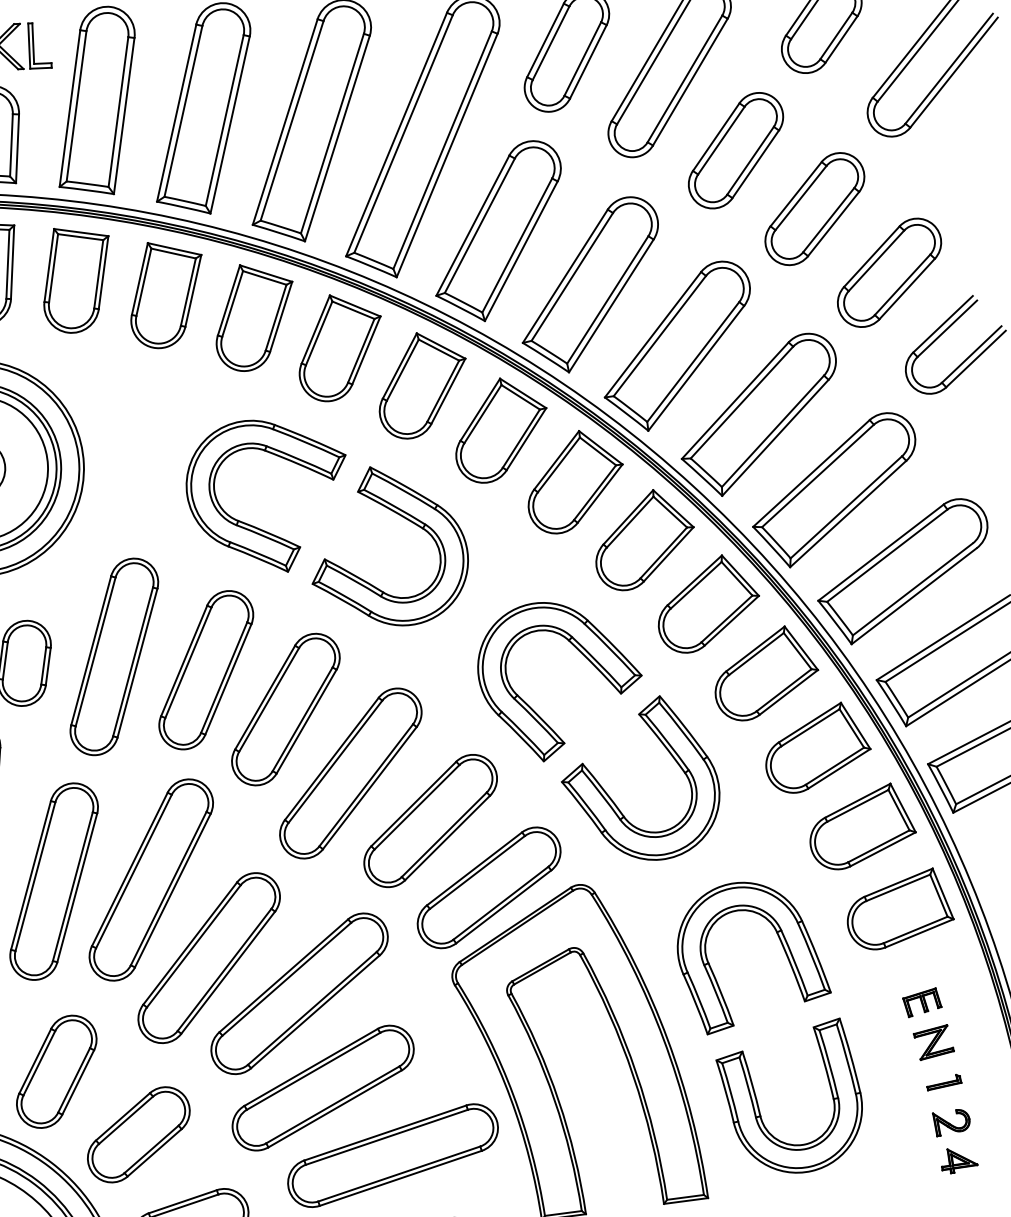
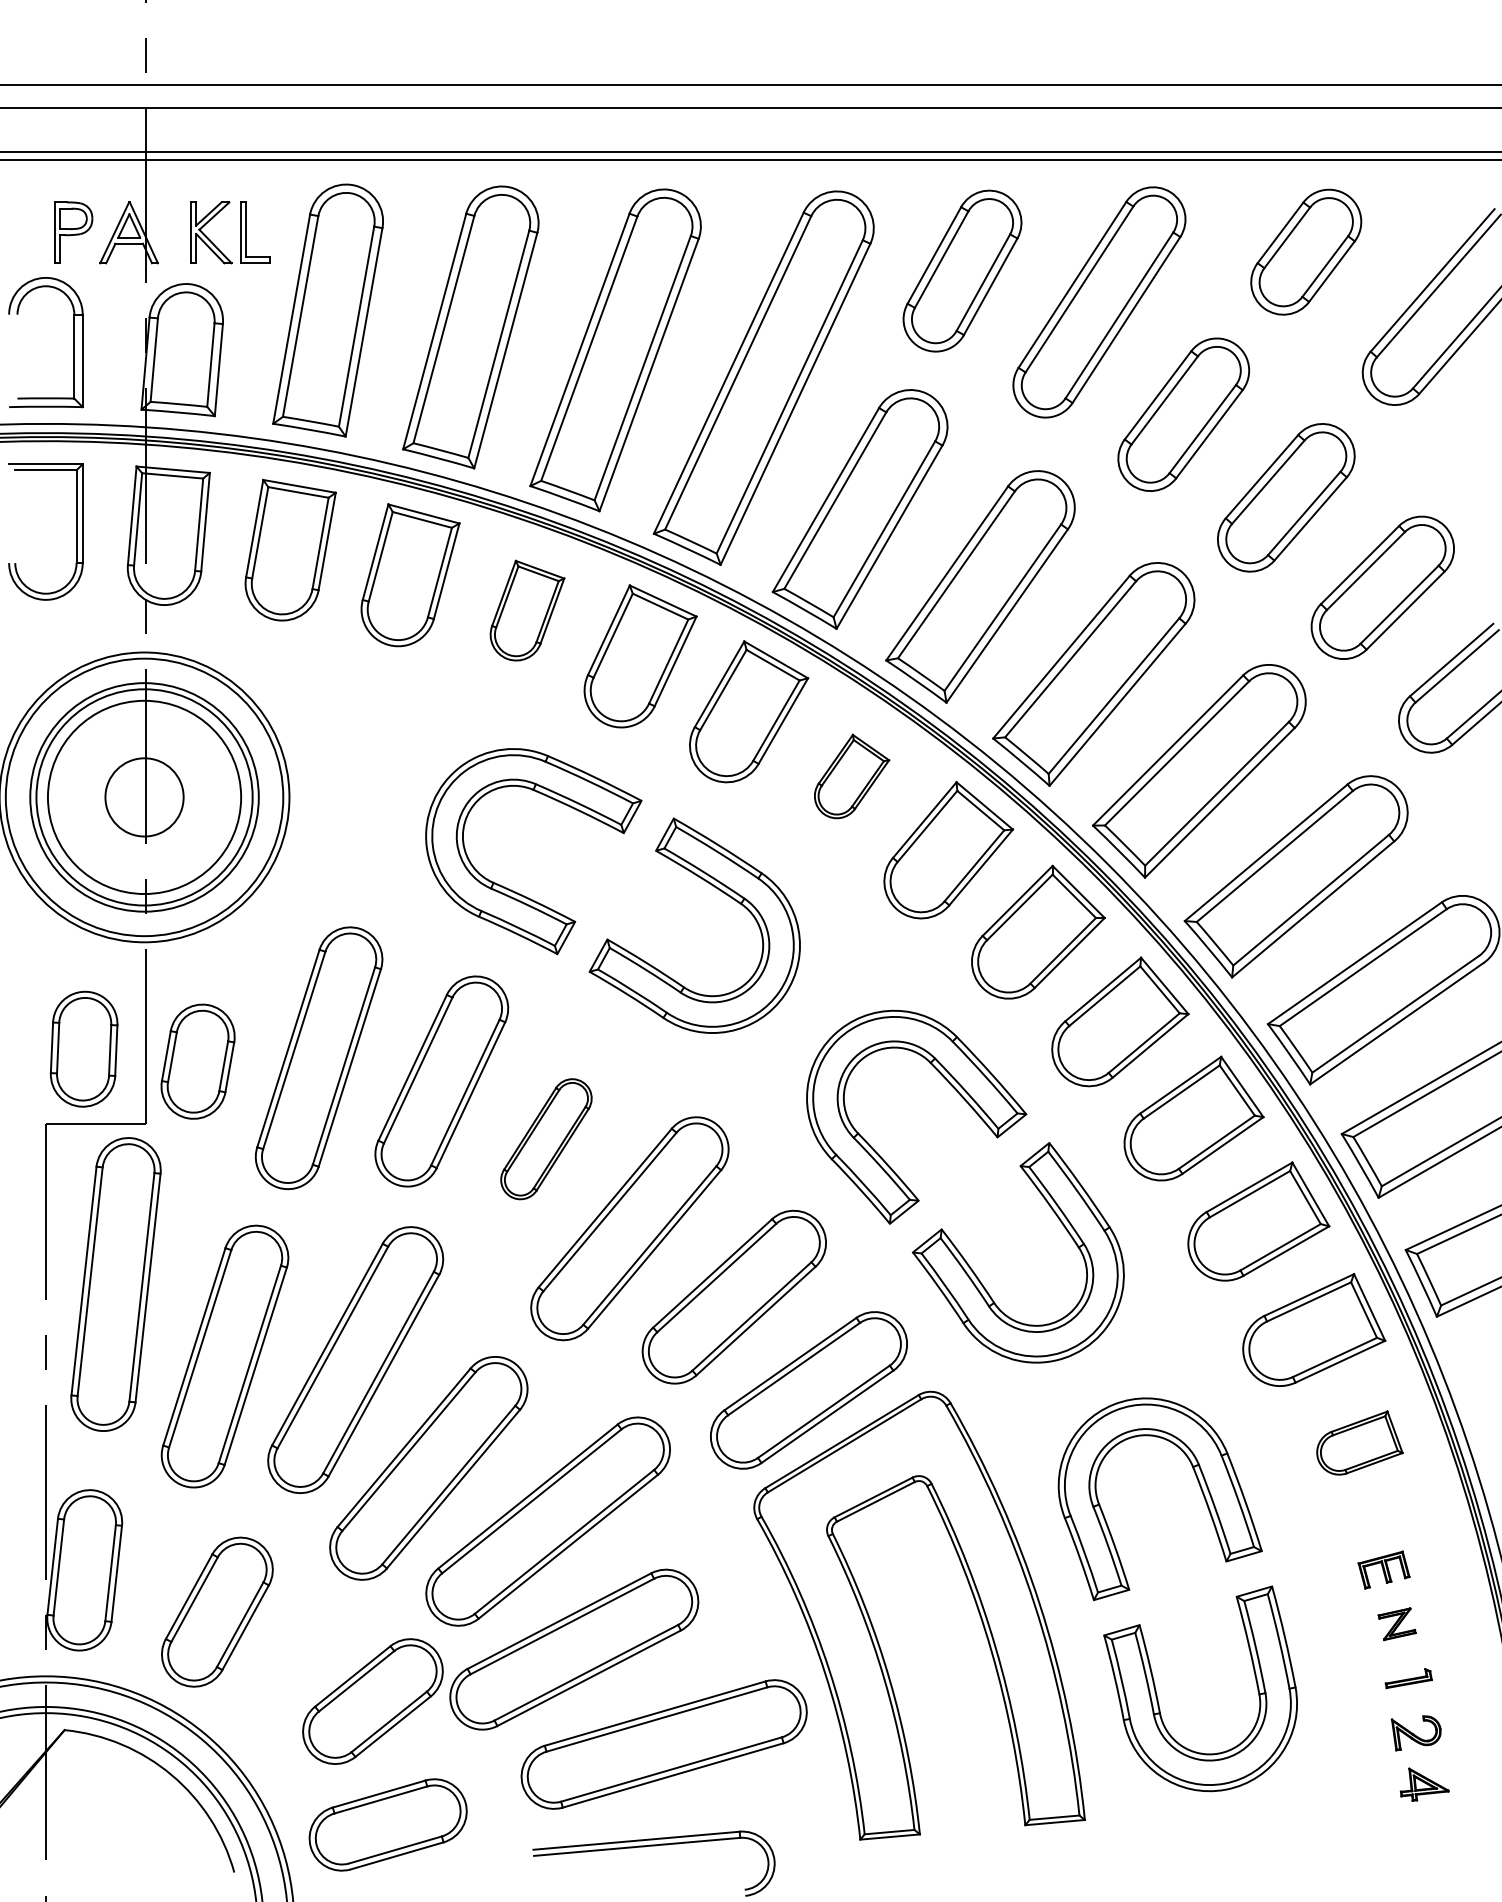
part: (254, 317) -> (527, 610), size x0.7
part: (500, 430) -> (851, 776), size x0.6
part: (285, 709) -> (546, 1139), size x0.6
part: (899, 908) -> (1359, 1442), size x0.6
part: (933, 1041) -> (1396, 1623), size x0.7
part: (138, 1134) -> (372, 1701), moved

